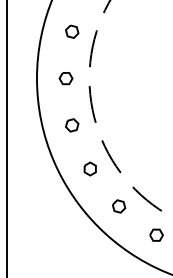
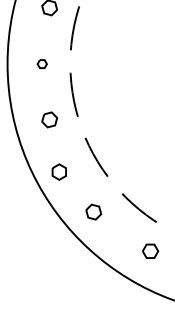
part: (65, 78) -> (41, 63), size x0.6
part: (89, 168) -> (58, 171), moved
part: (119, 206) -> (94, 212), moved

